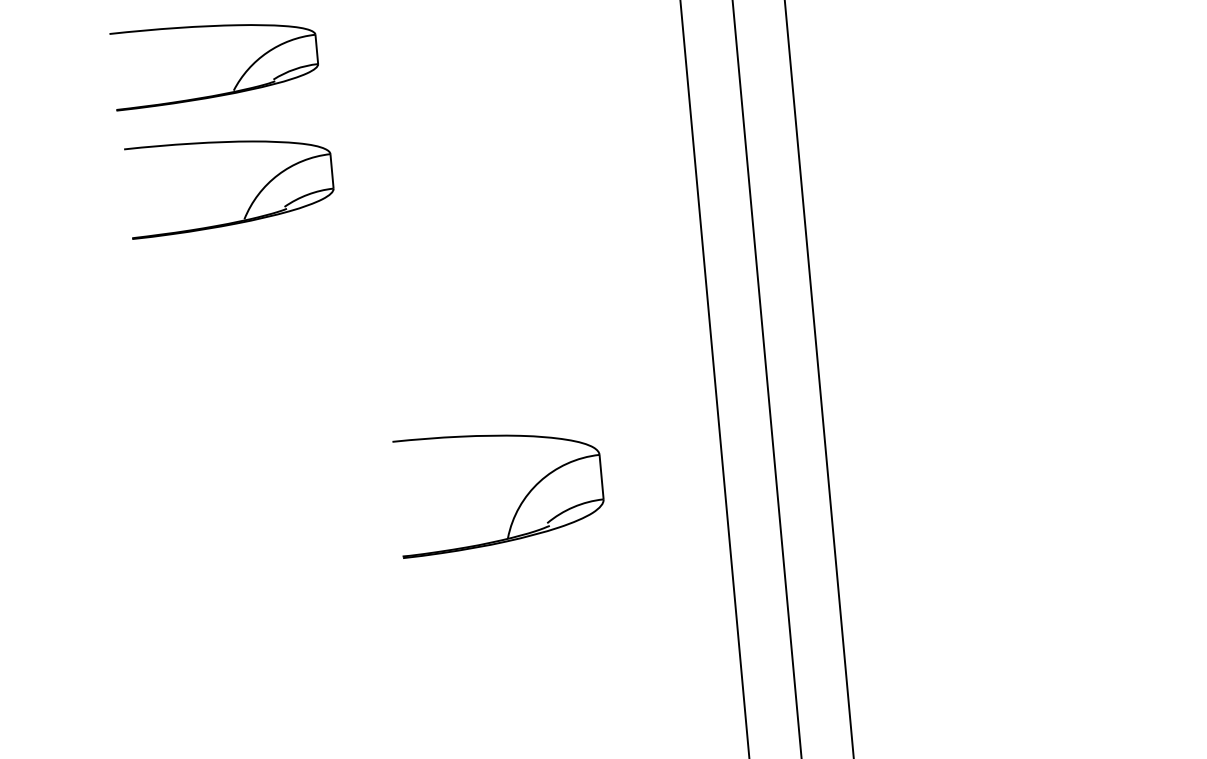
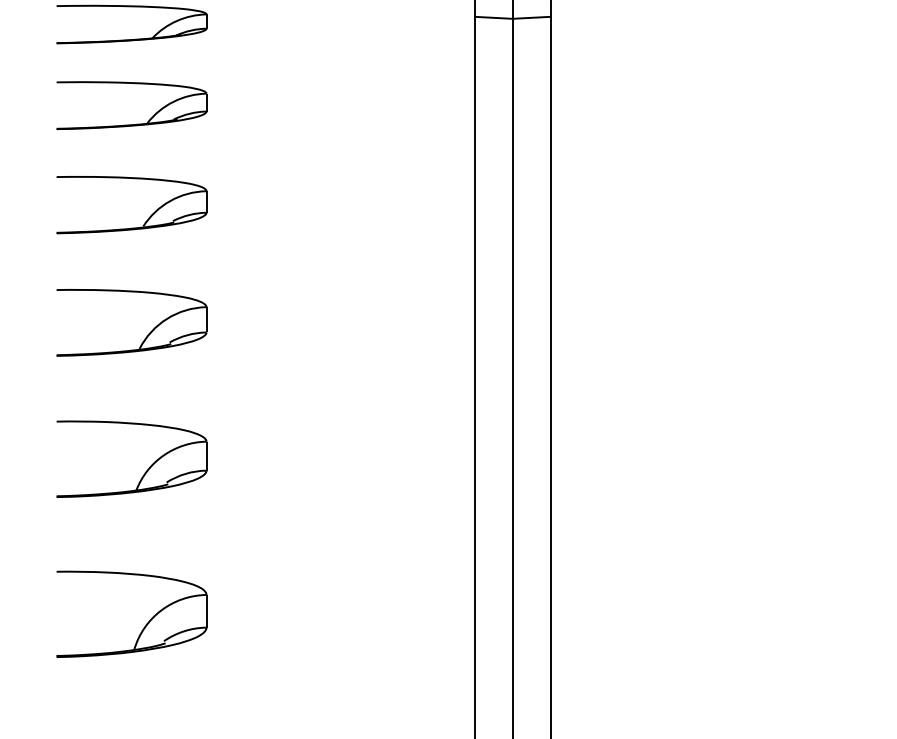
part: (253, 198) -> (147, 334), moved
part: (267, 424) -> (145, 471), added
part: (520, 502) -> (145, 624), moved

